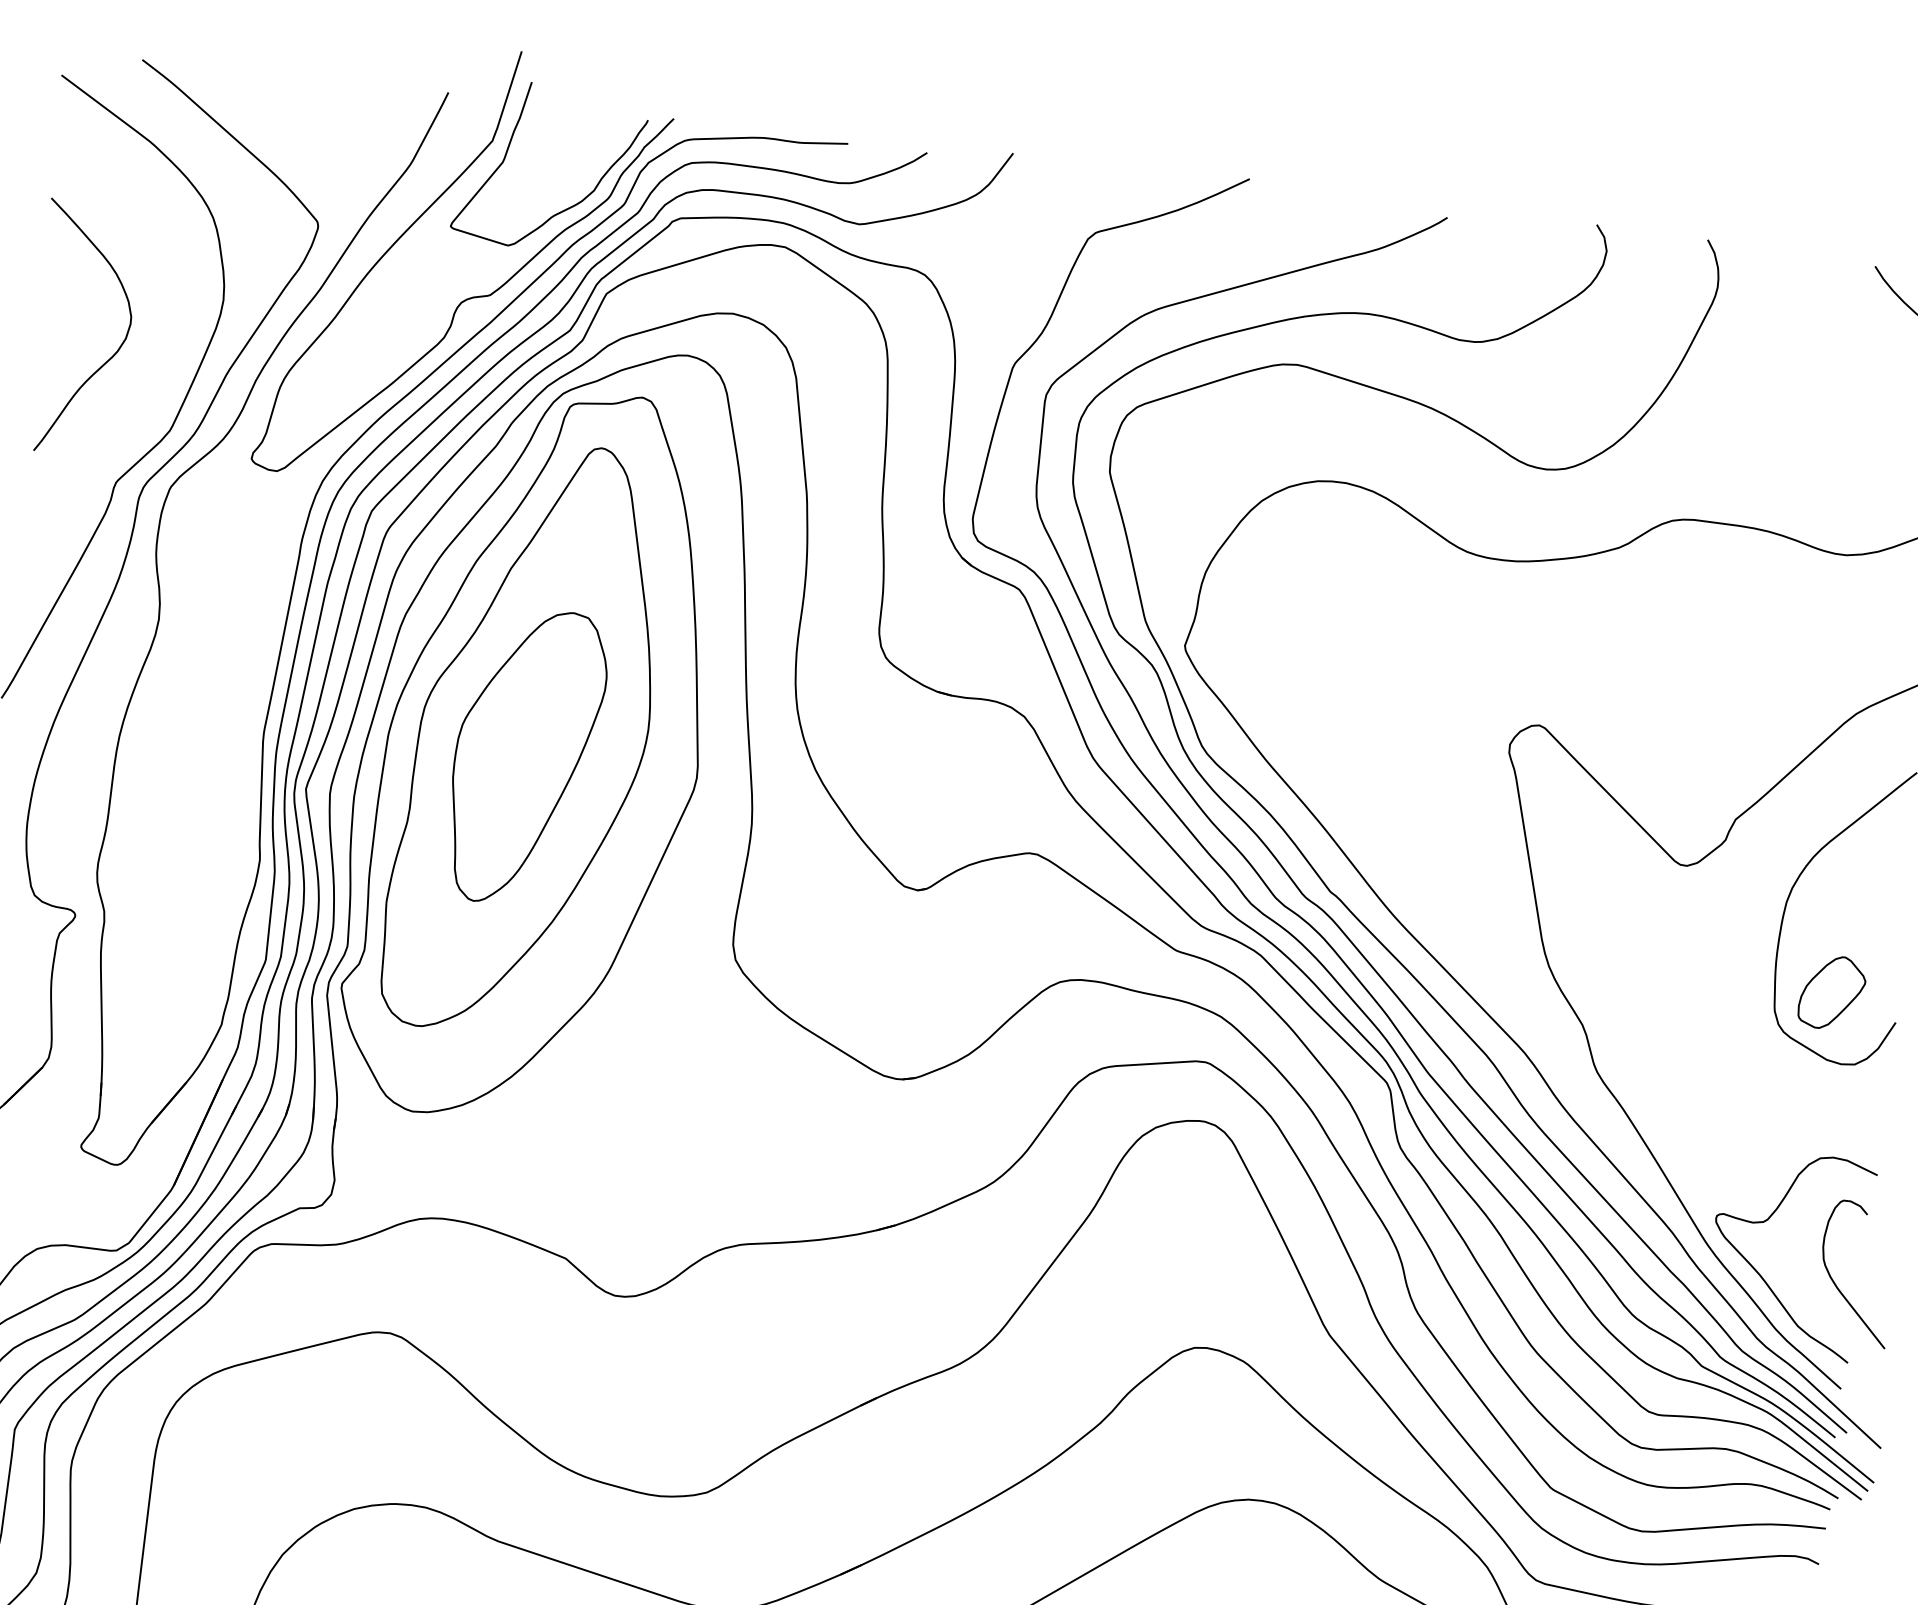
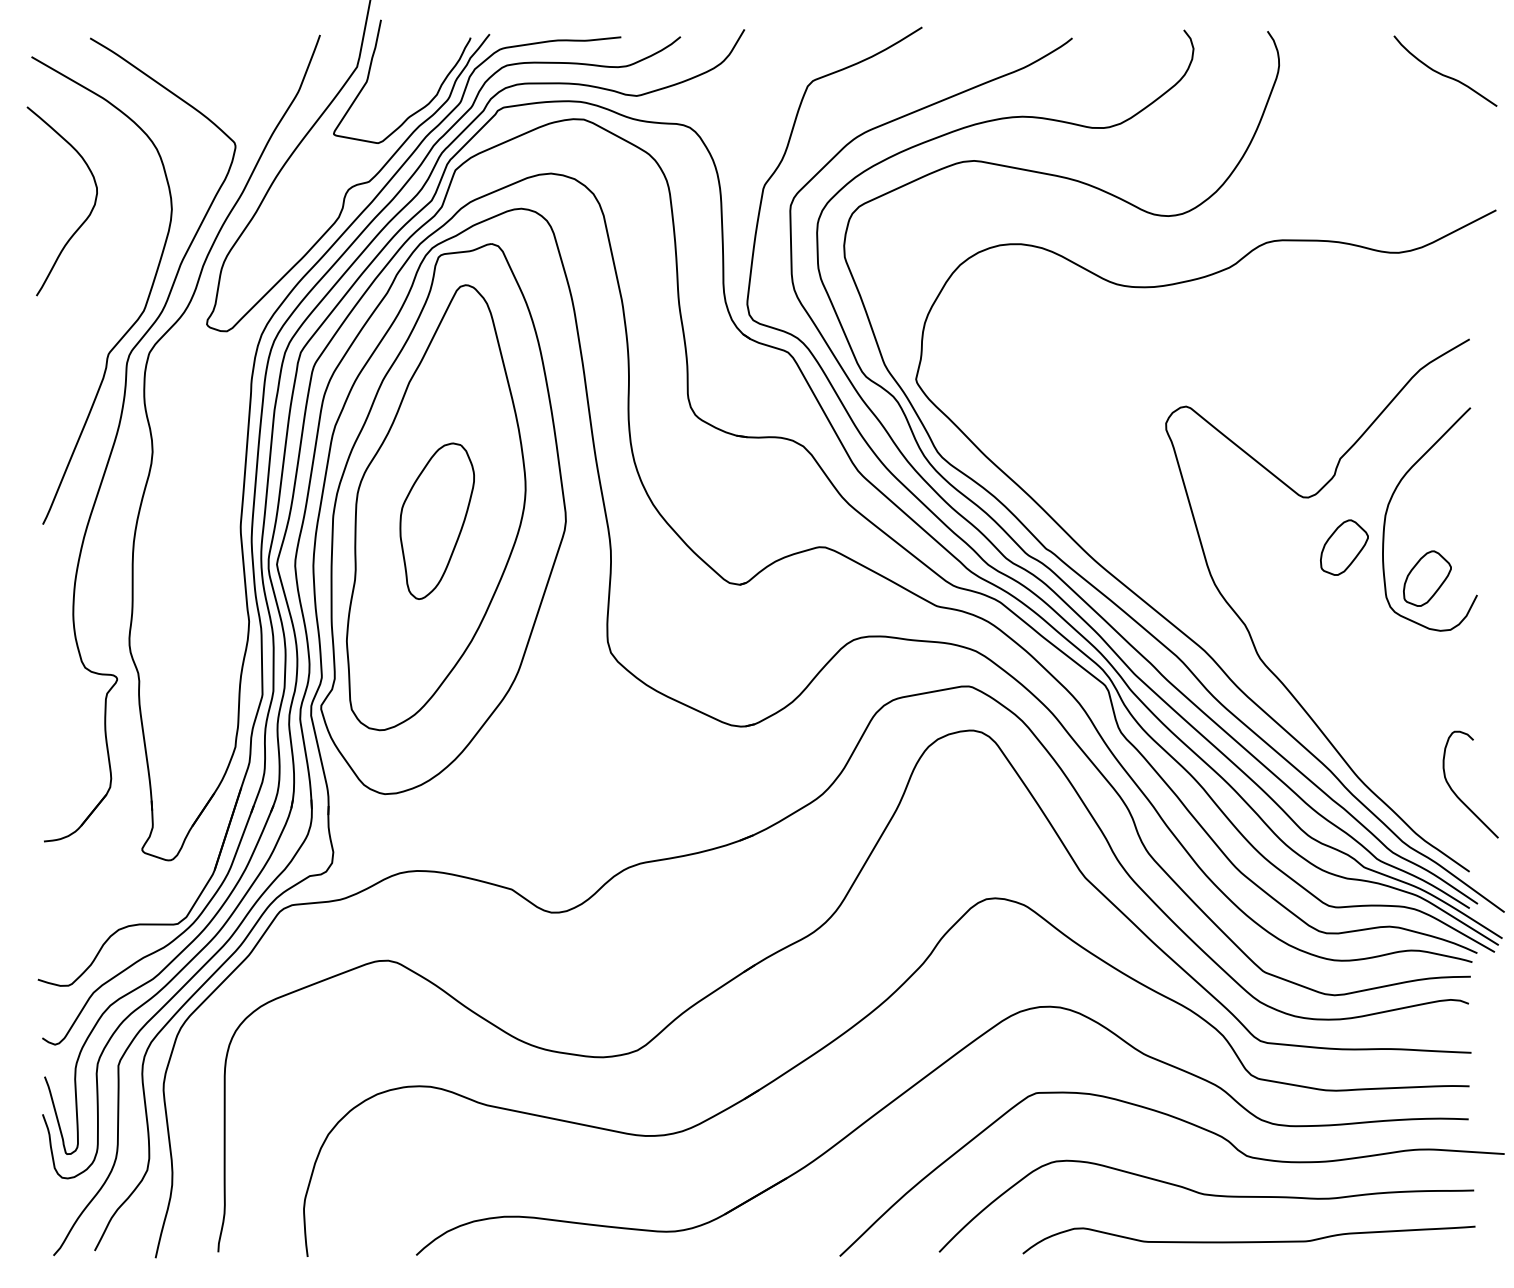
curve: (112, 354) -> (86, 217), moved
part: (524, 757) -> (436, 521), size x0.7
part: (1727, 938) -> (1344, 547), added
curve: (1761, 1275) -> (1400, 794), removed

